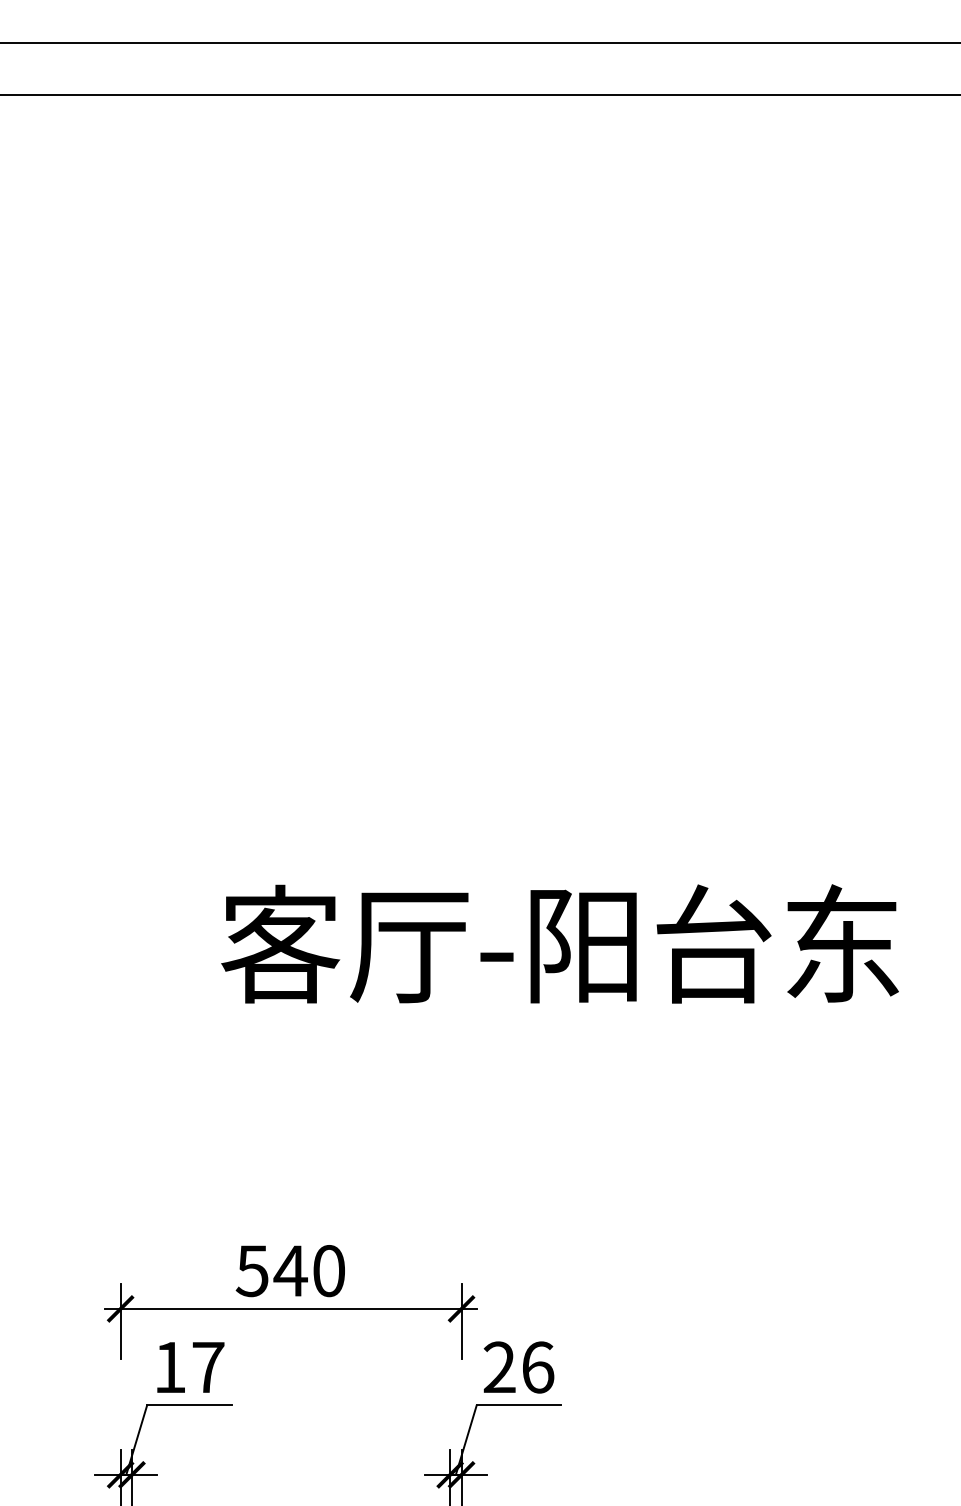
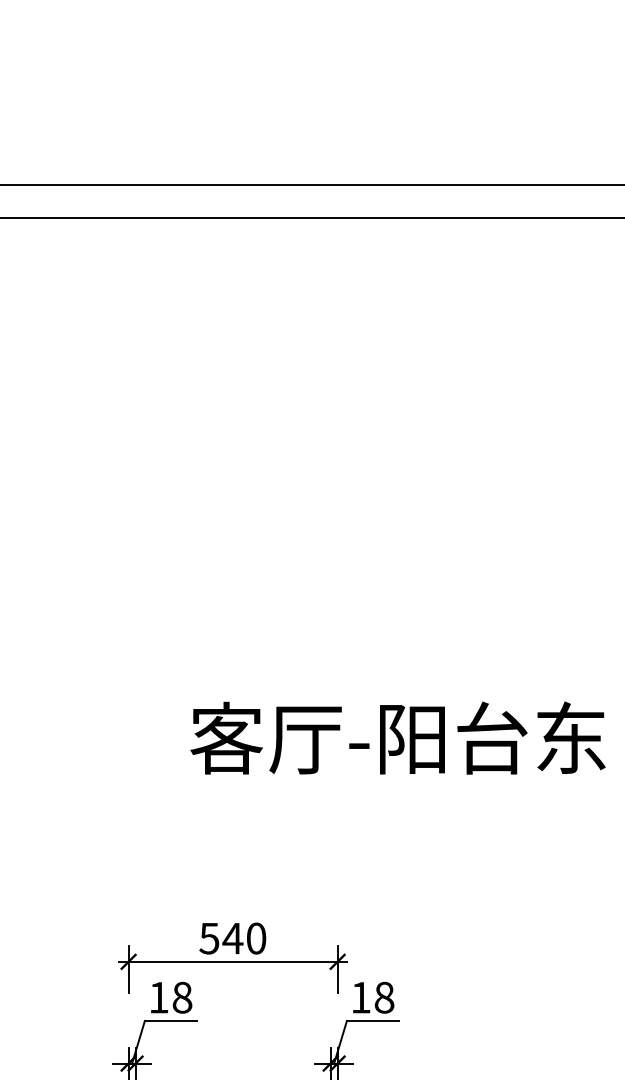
text: (208, 1367) -> (182, 997), 17 -> 18
text: (518, 1367) -> (372, 997), 26 -> 18

